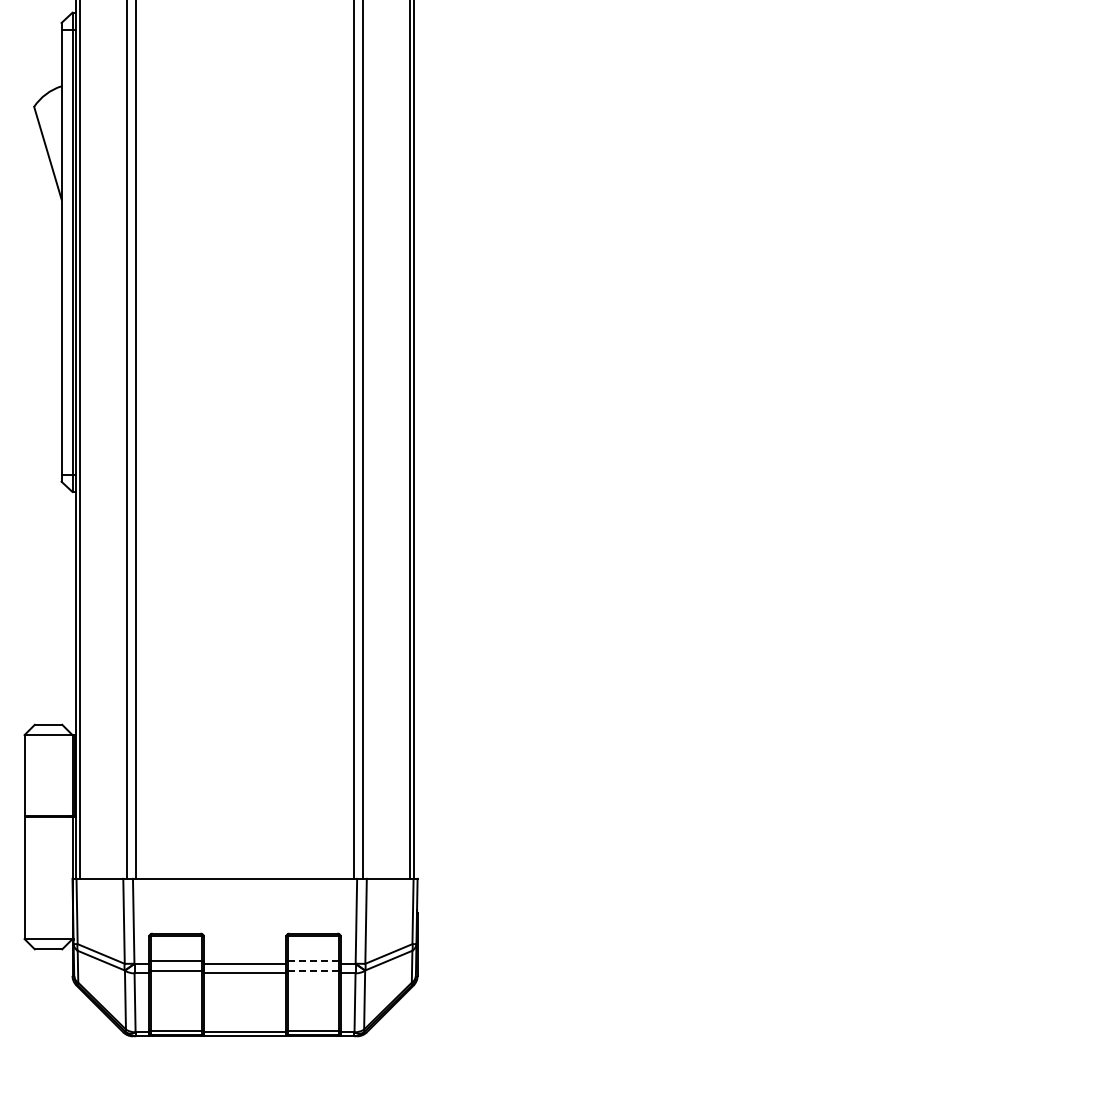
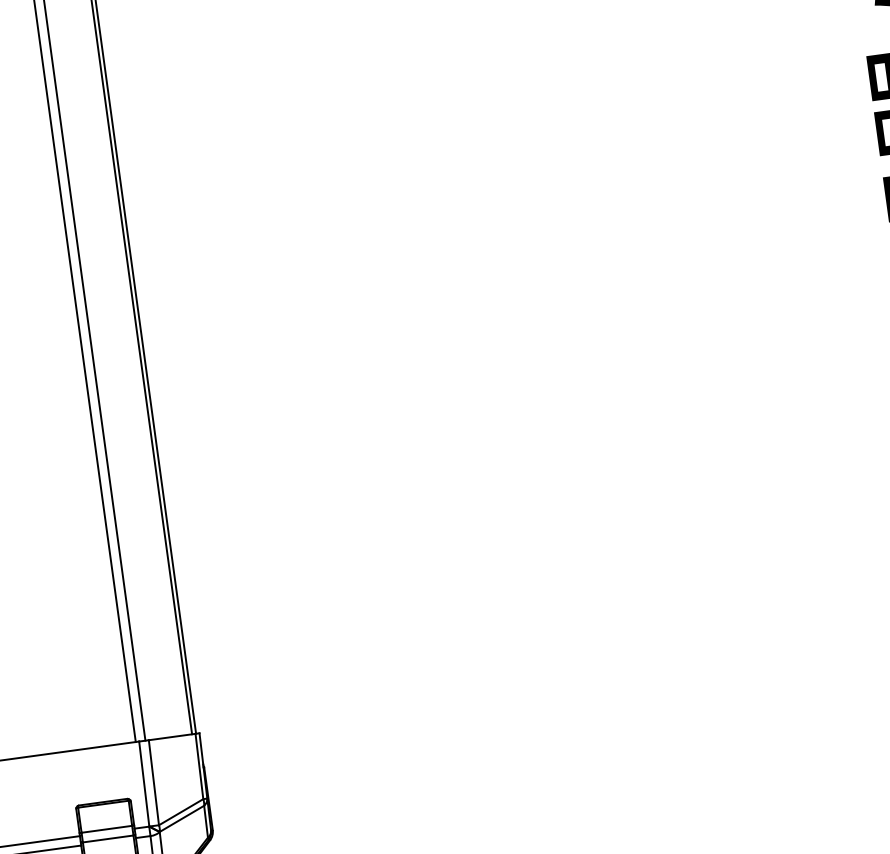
line: (313, 960) -> (106, 828), dashed -> solid
line: (314, 970) -> (109, 838), dashed -> solid

